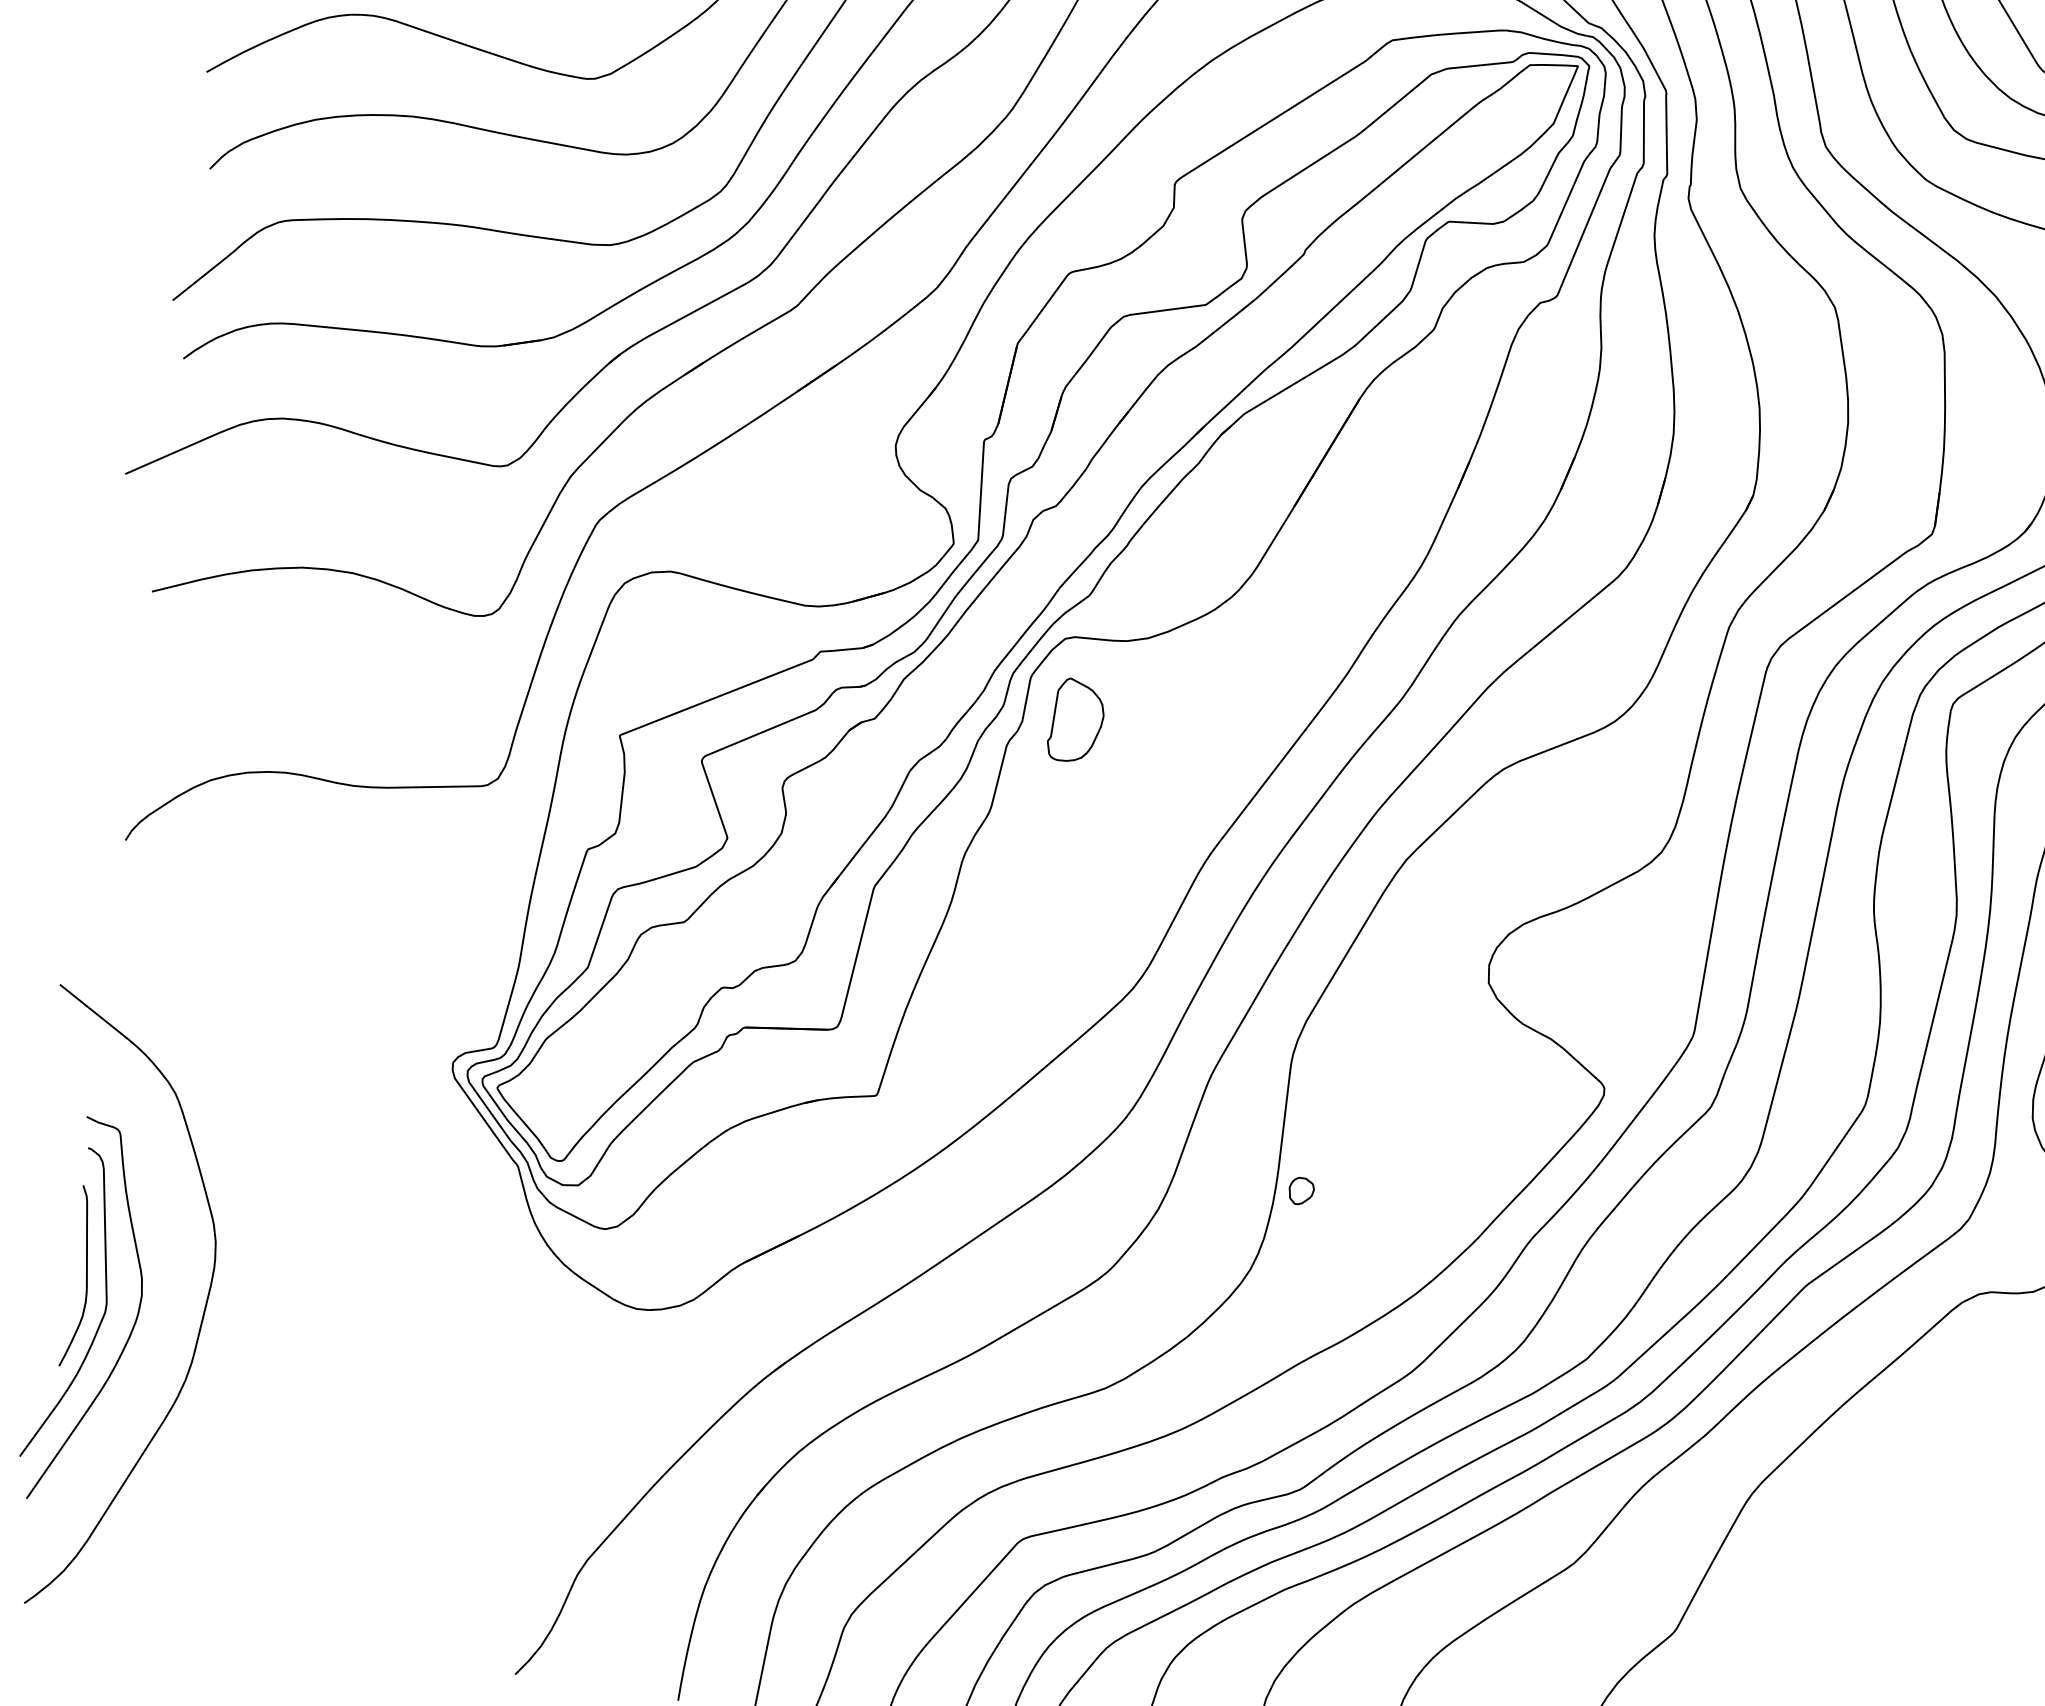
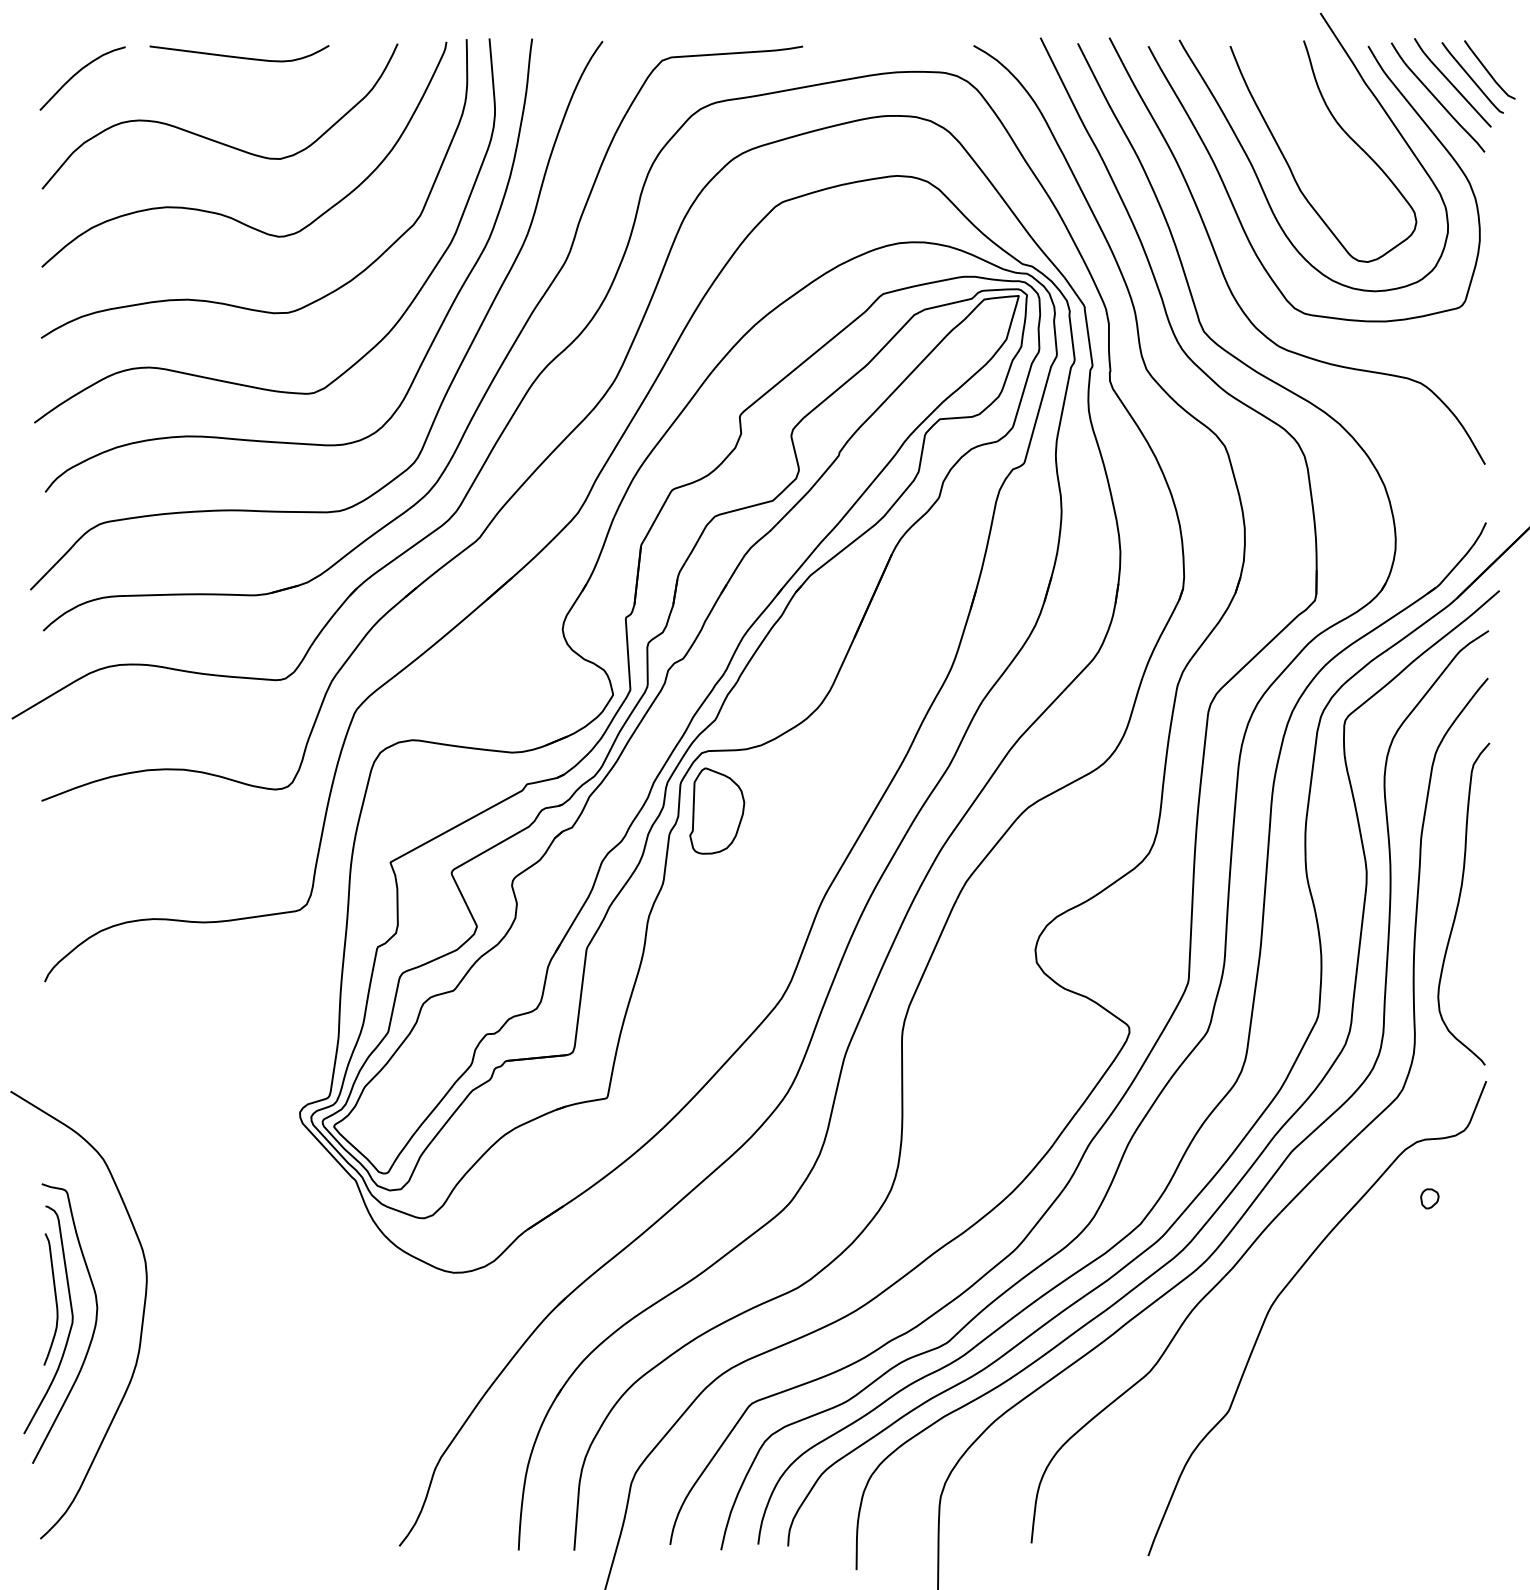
part: (1077, 720) -> (717, 810), size x1.43
part: (1301, 1190) -> (1429, 1198), moved

